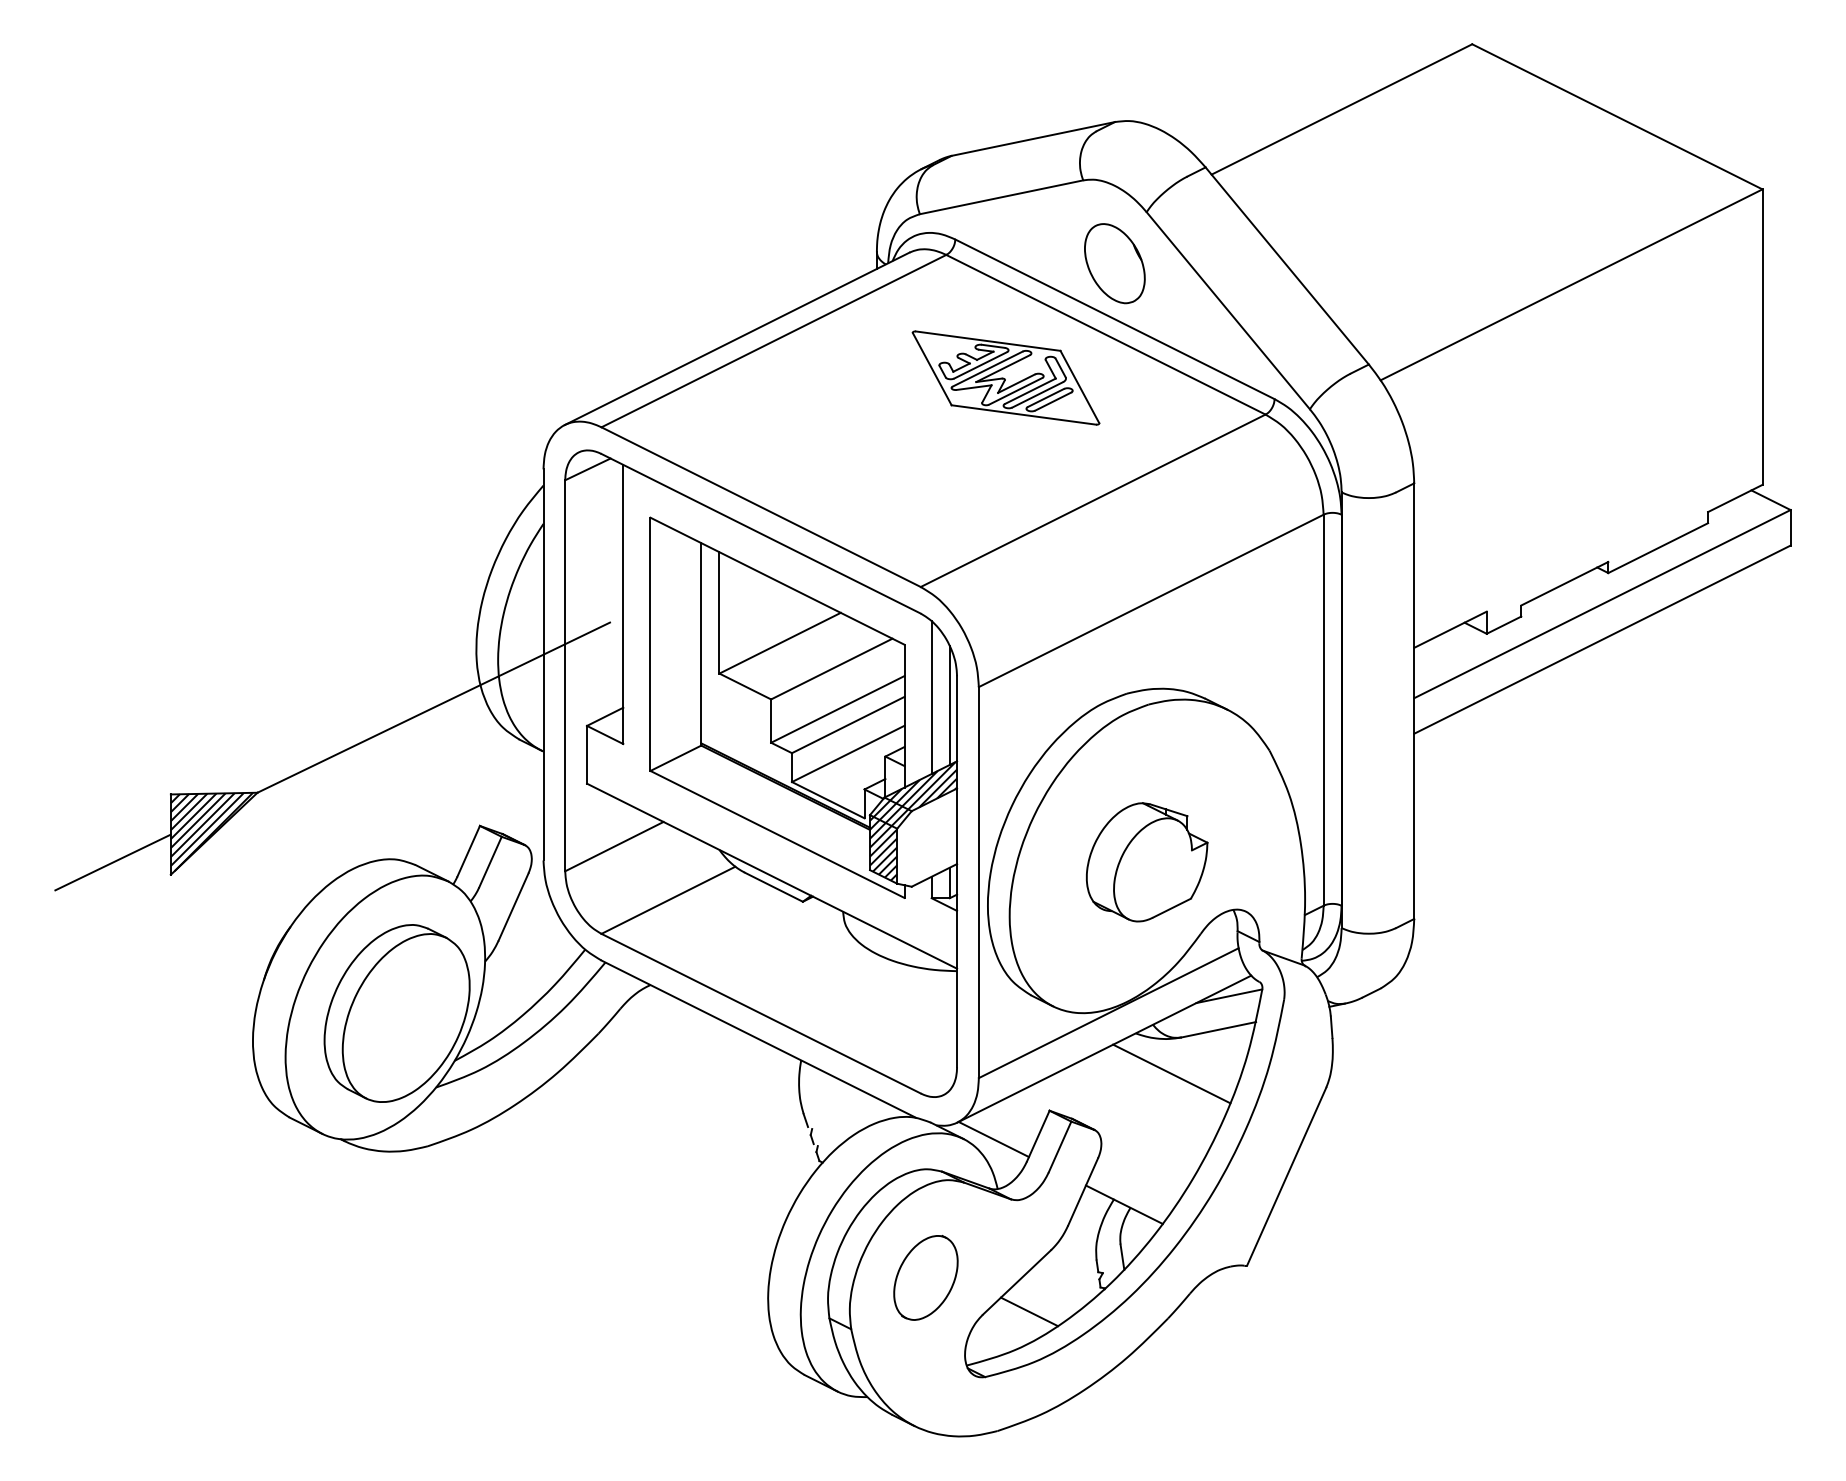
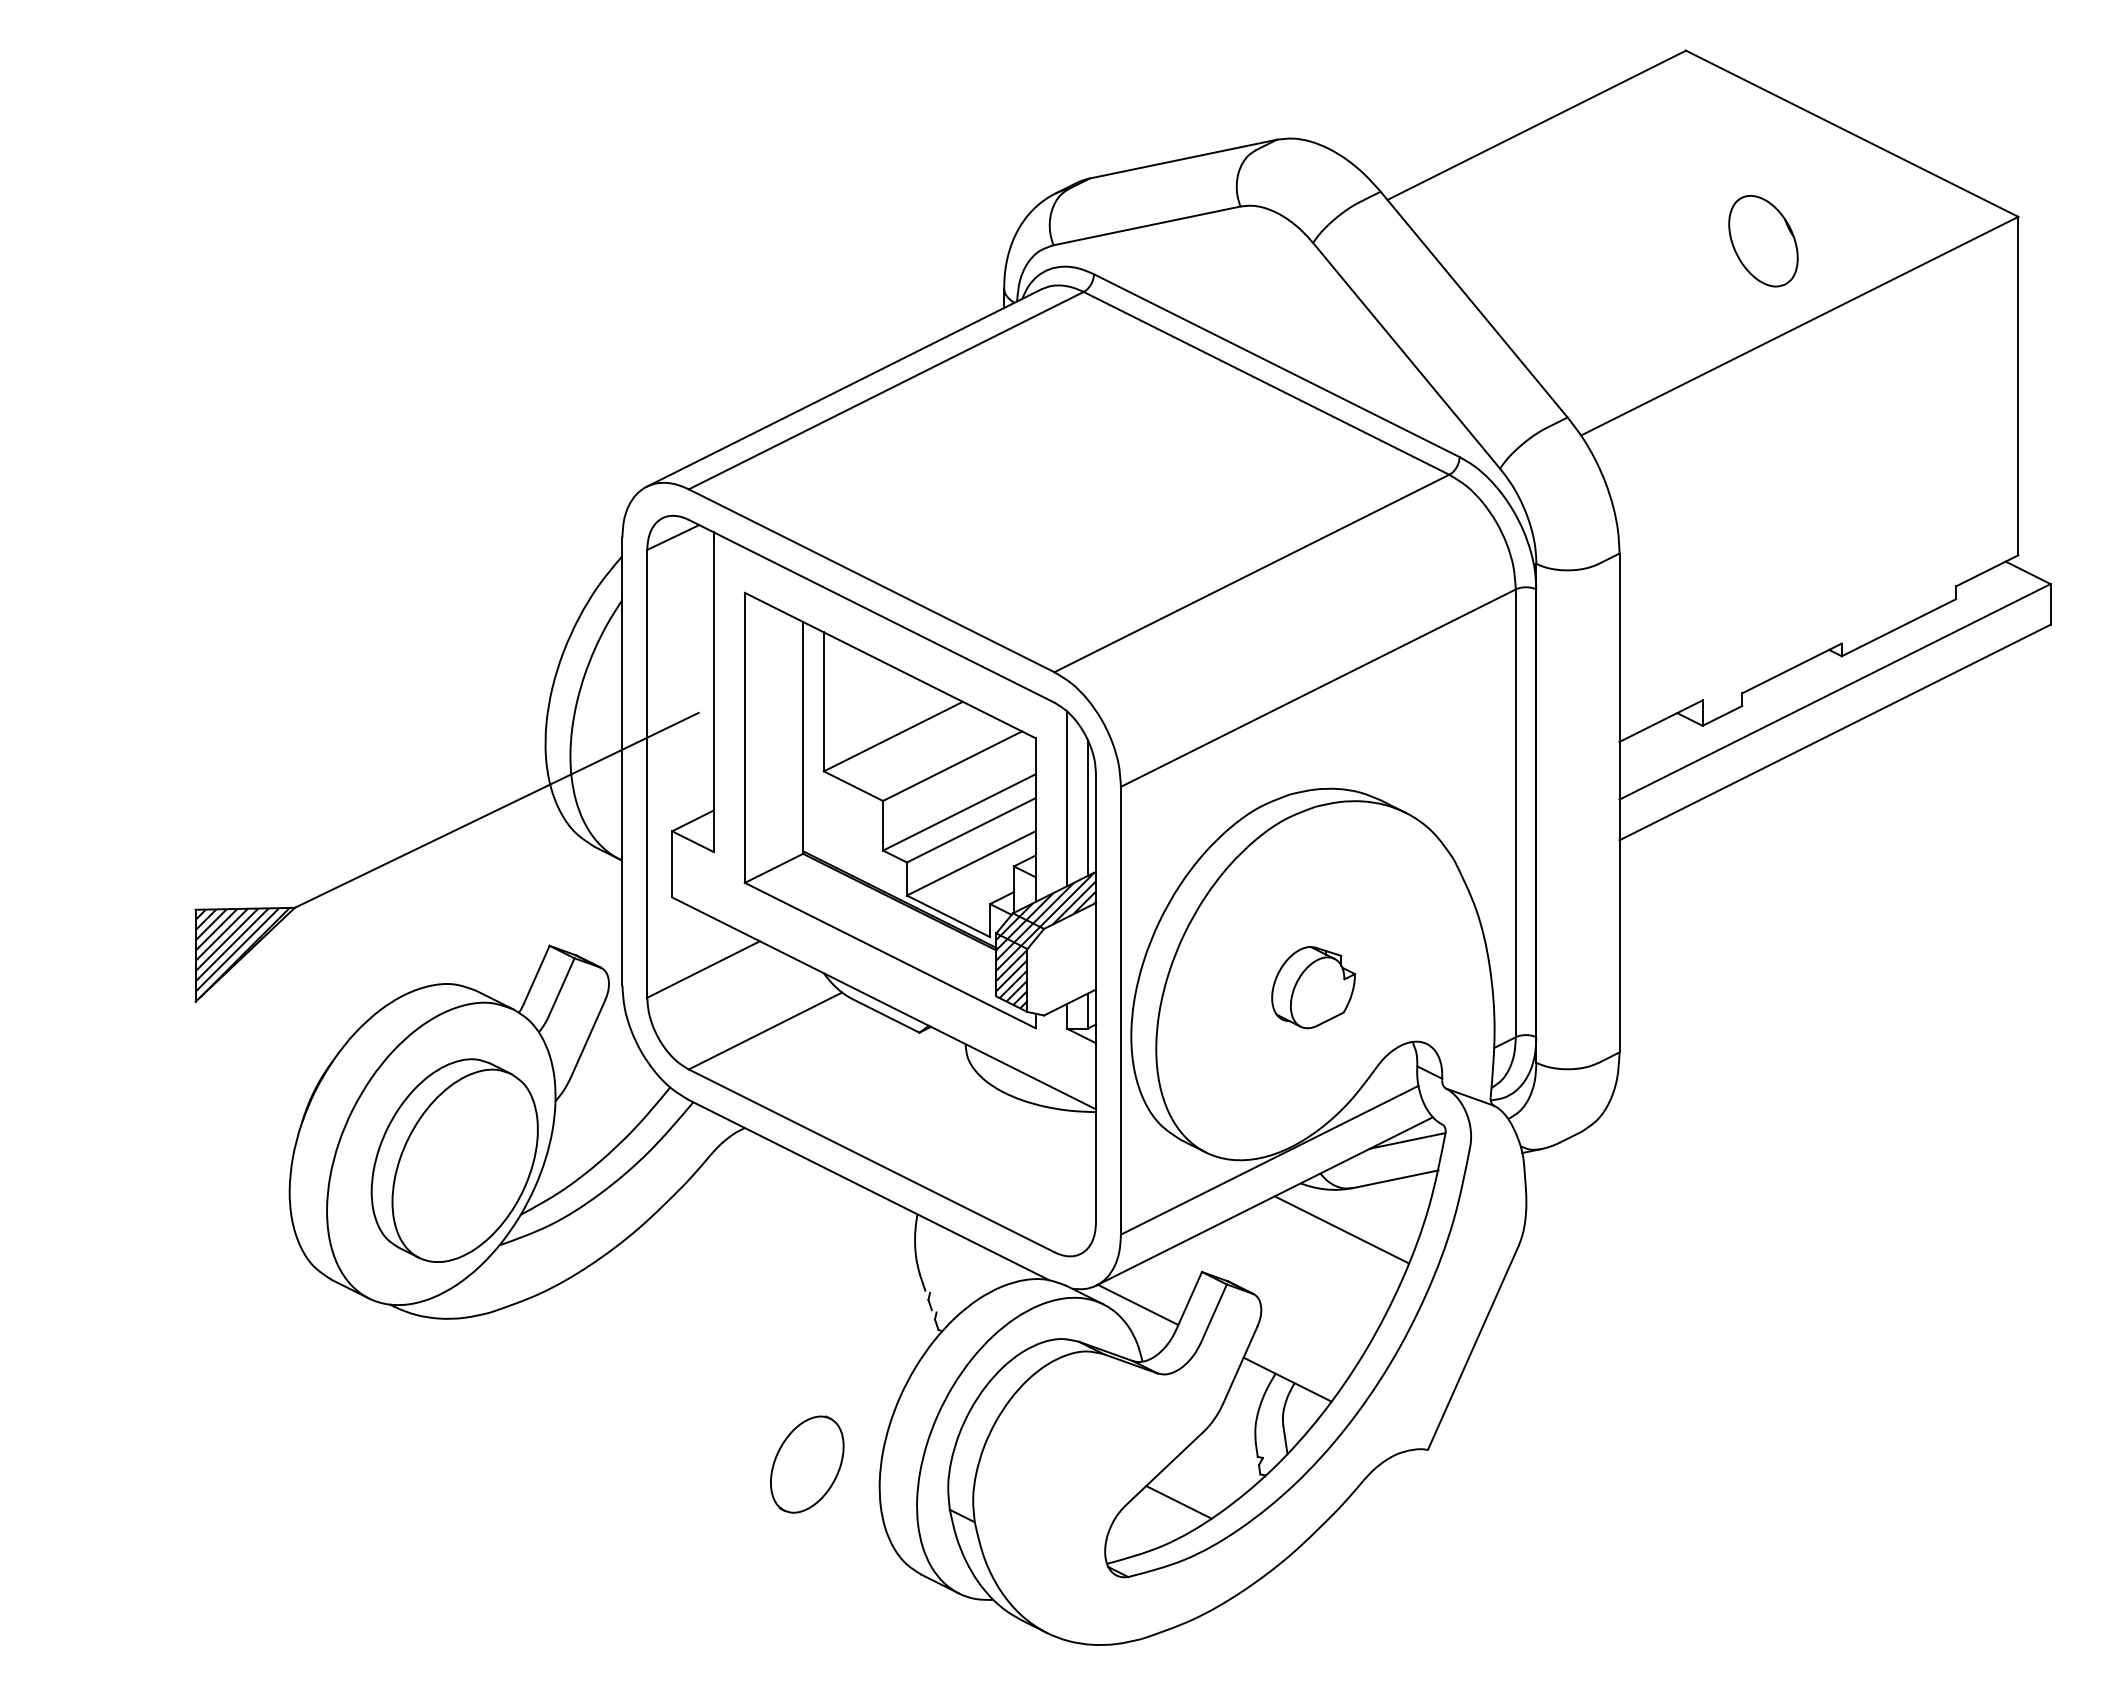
part: (1114, 263) -> (1763, 241), moved
part: (1005, 377) -> (1151, 432), removed
line: (112, 862) -> (128, 987), removed
part: (1146, 862) -> (1312, 987), size x0.6
part: (925, 1277) -> (806, 1464), moved

